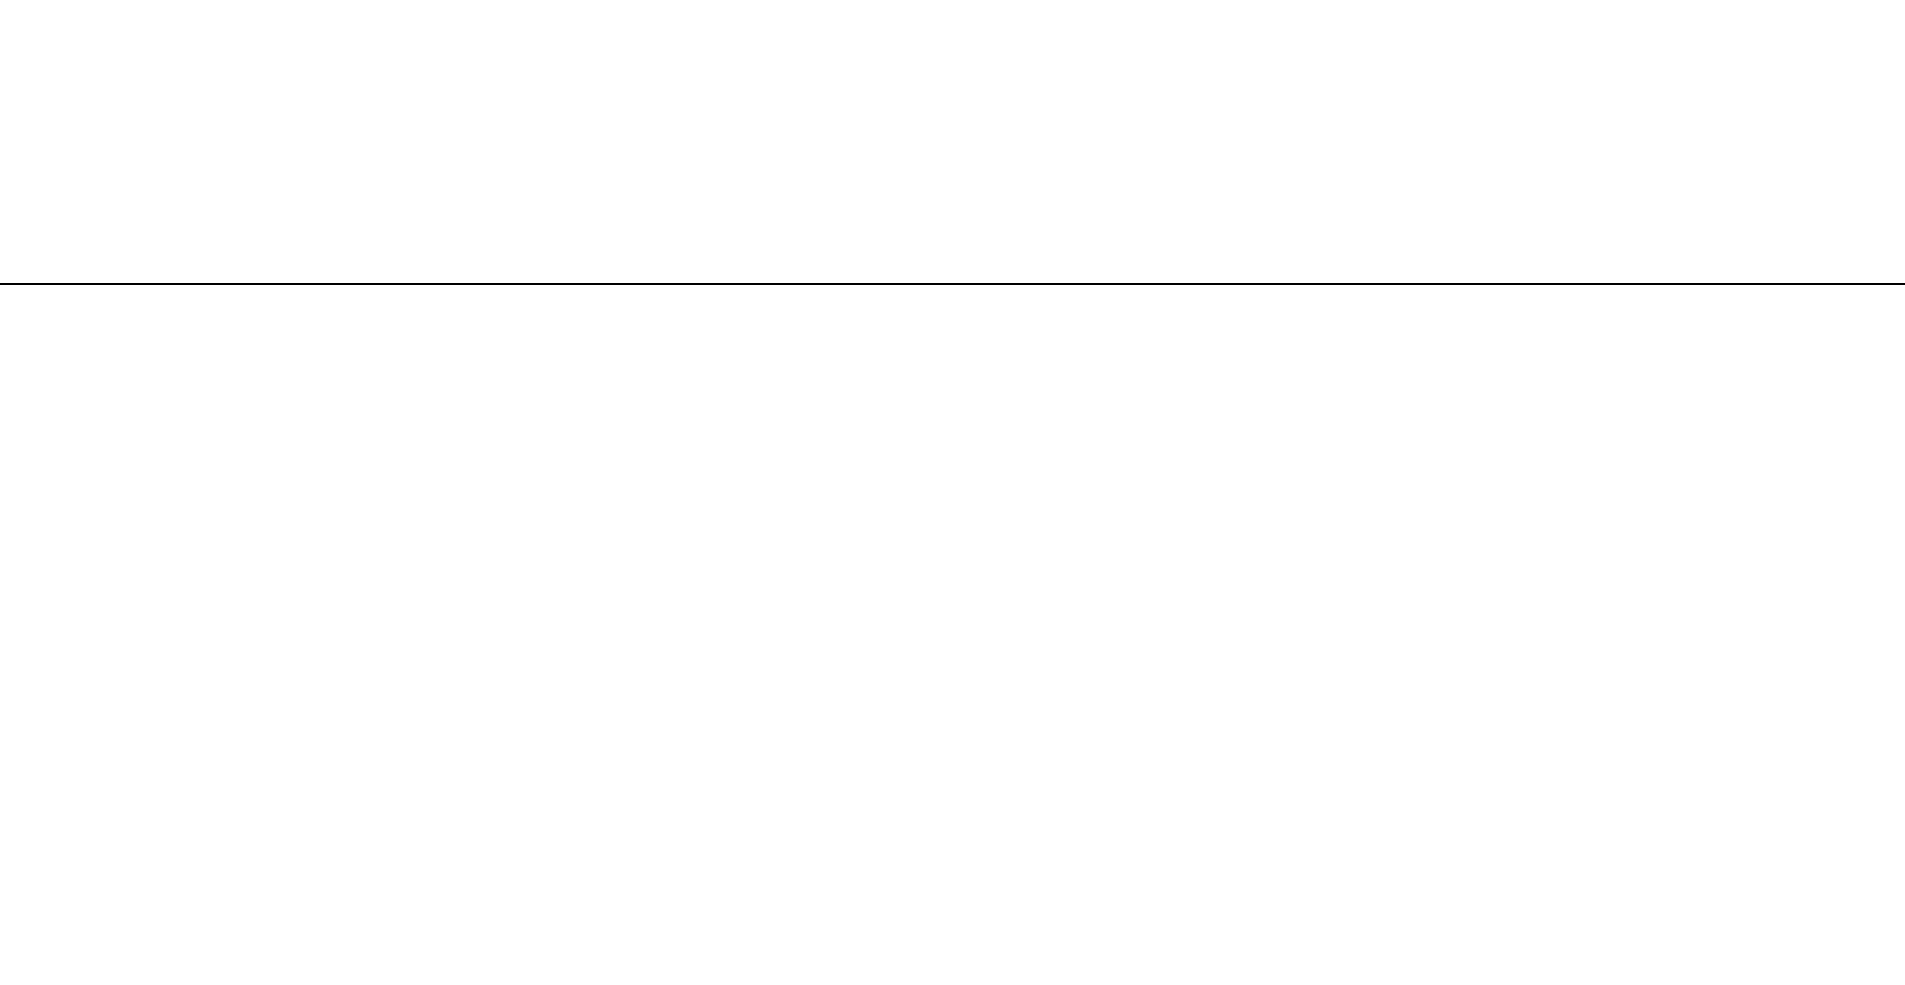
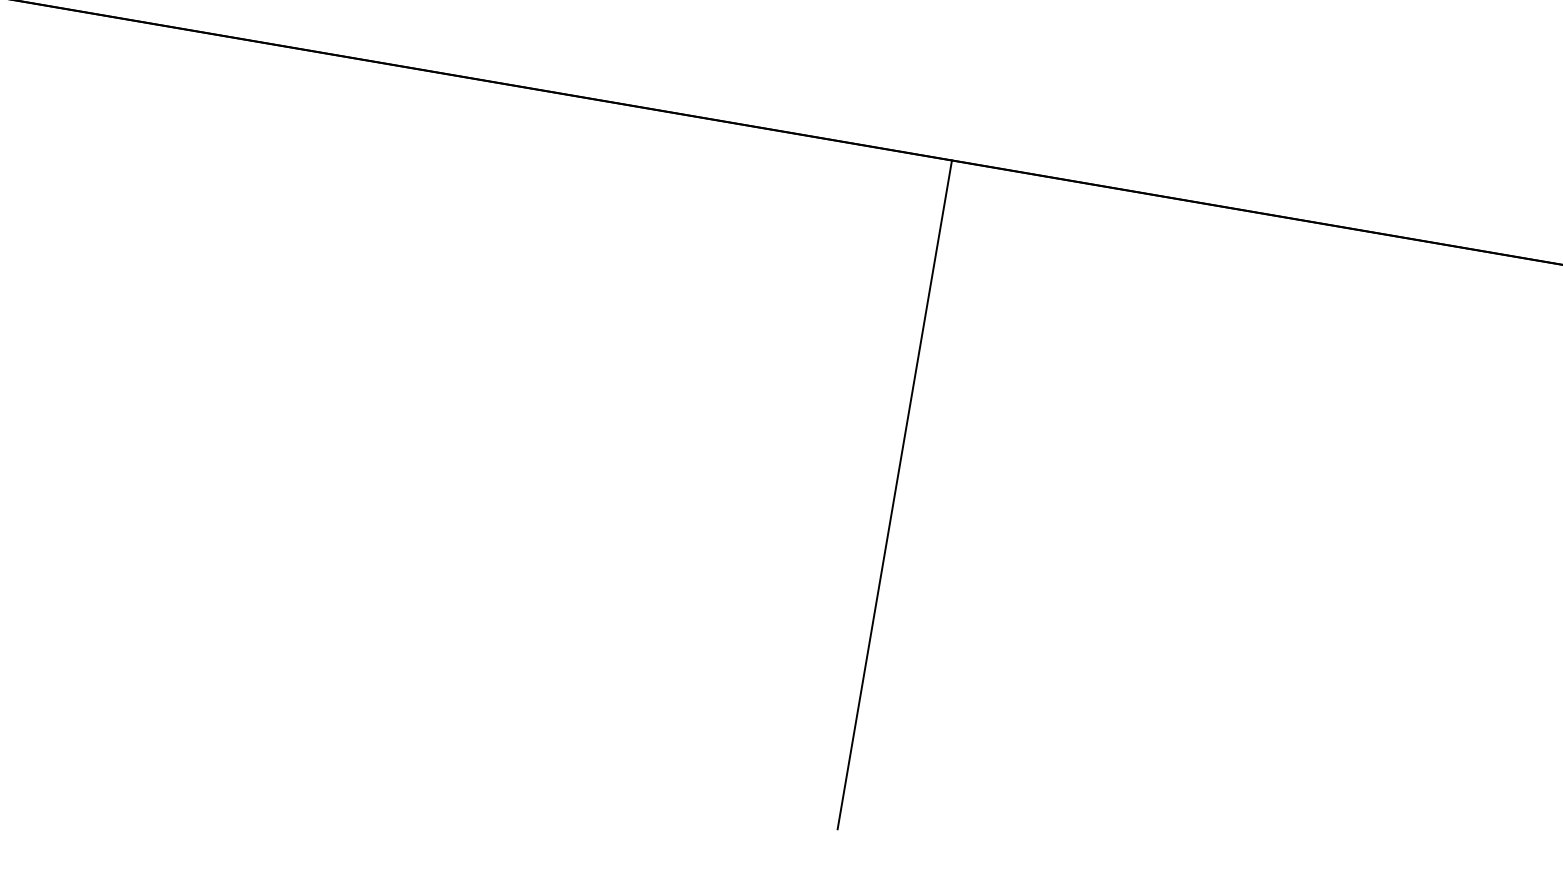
line: (1284, 623) -> (894, 495), added

